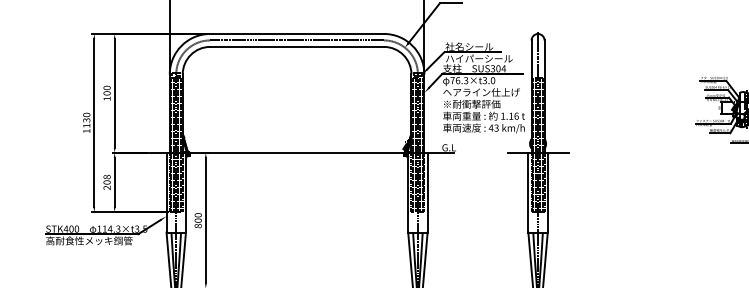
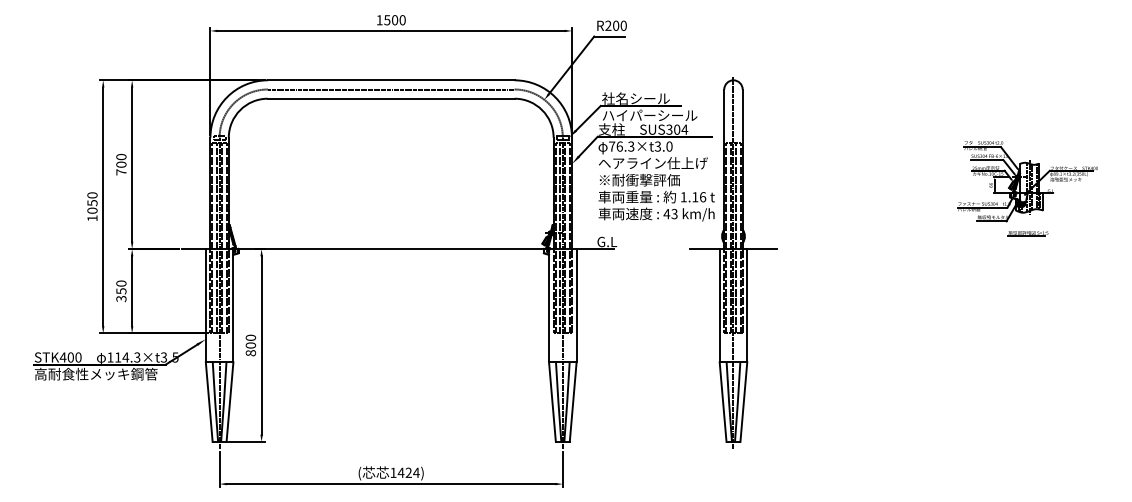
text: (107, 98) -> (121, 172), 100 -> 700
text: (86, 122) -> (92, 206), 1130 -> 1050
text: (107, 181) -> (121, 290), 208 -> 350

